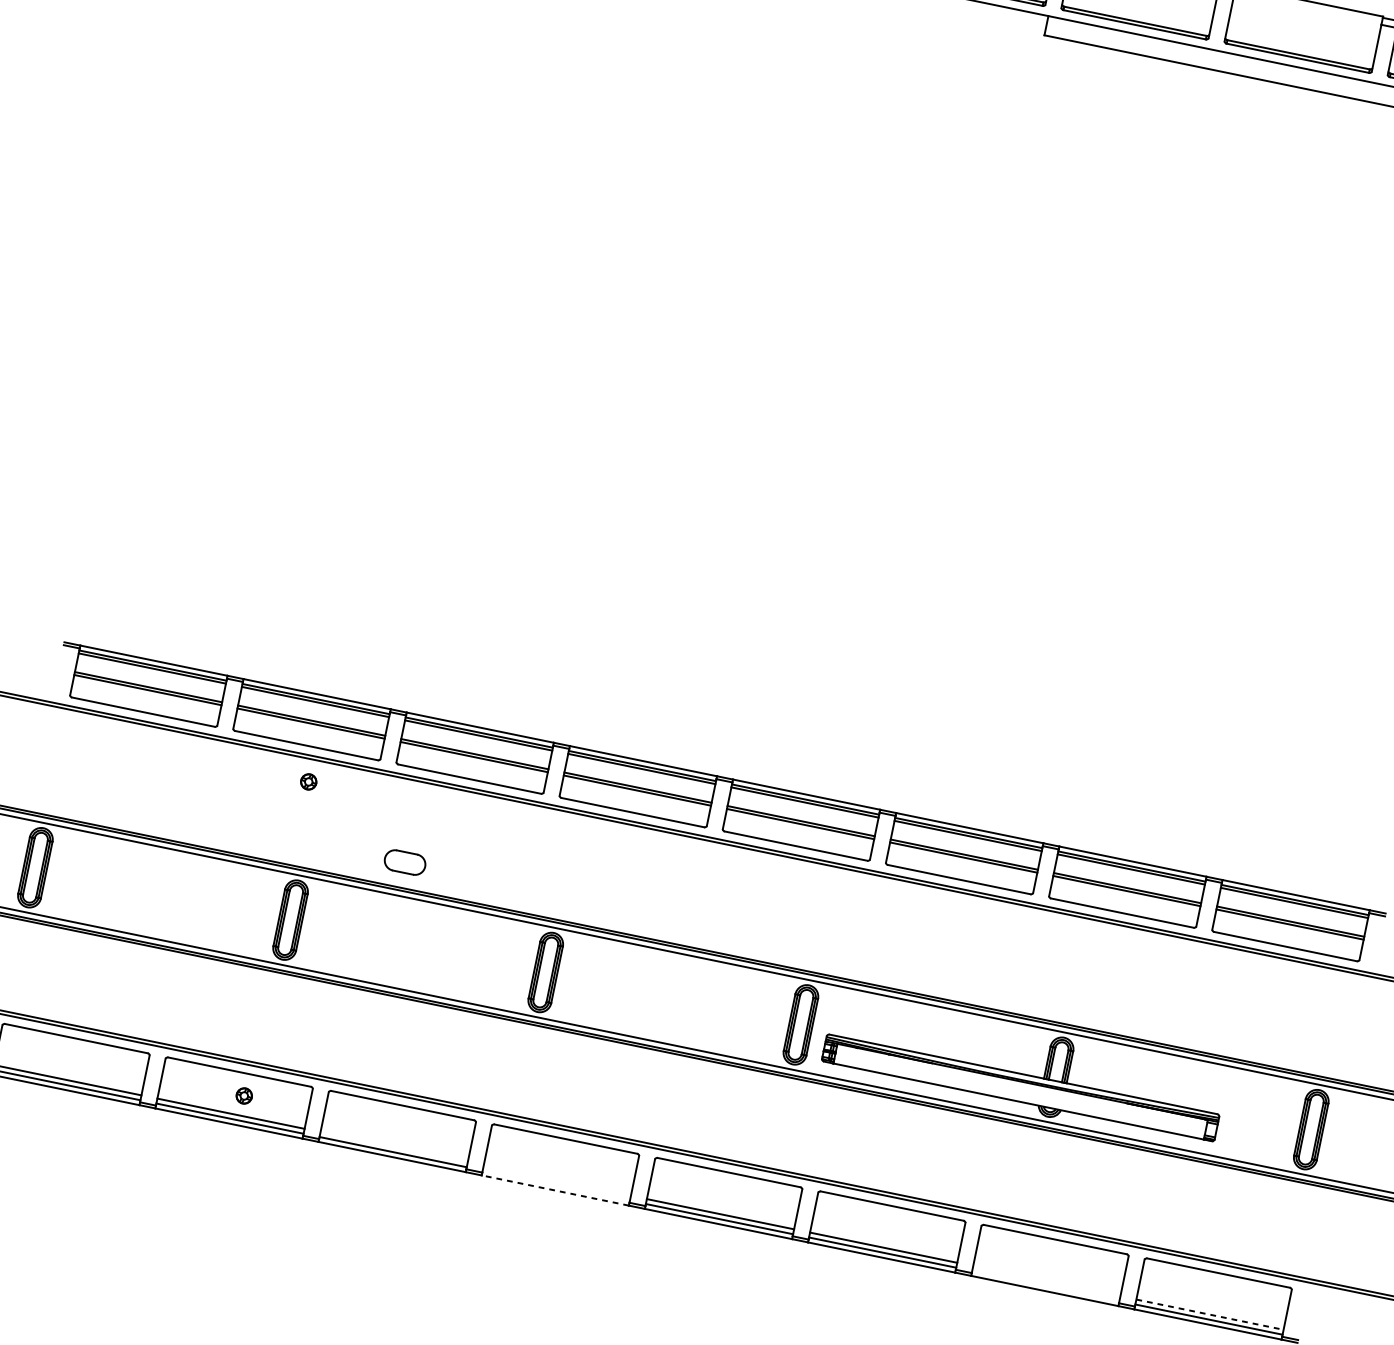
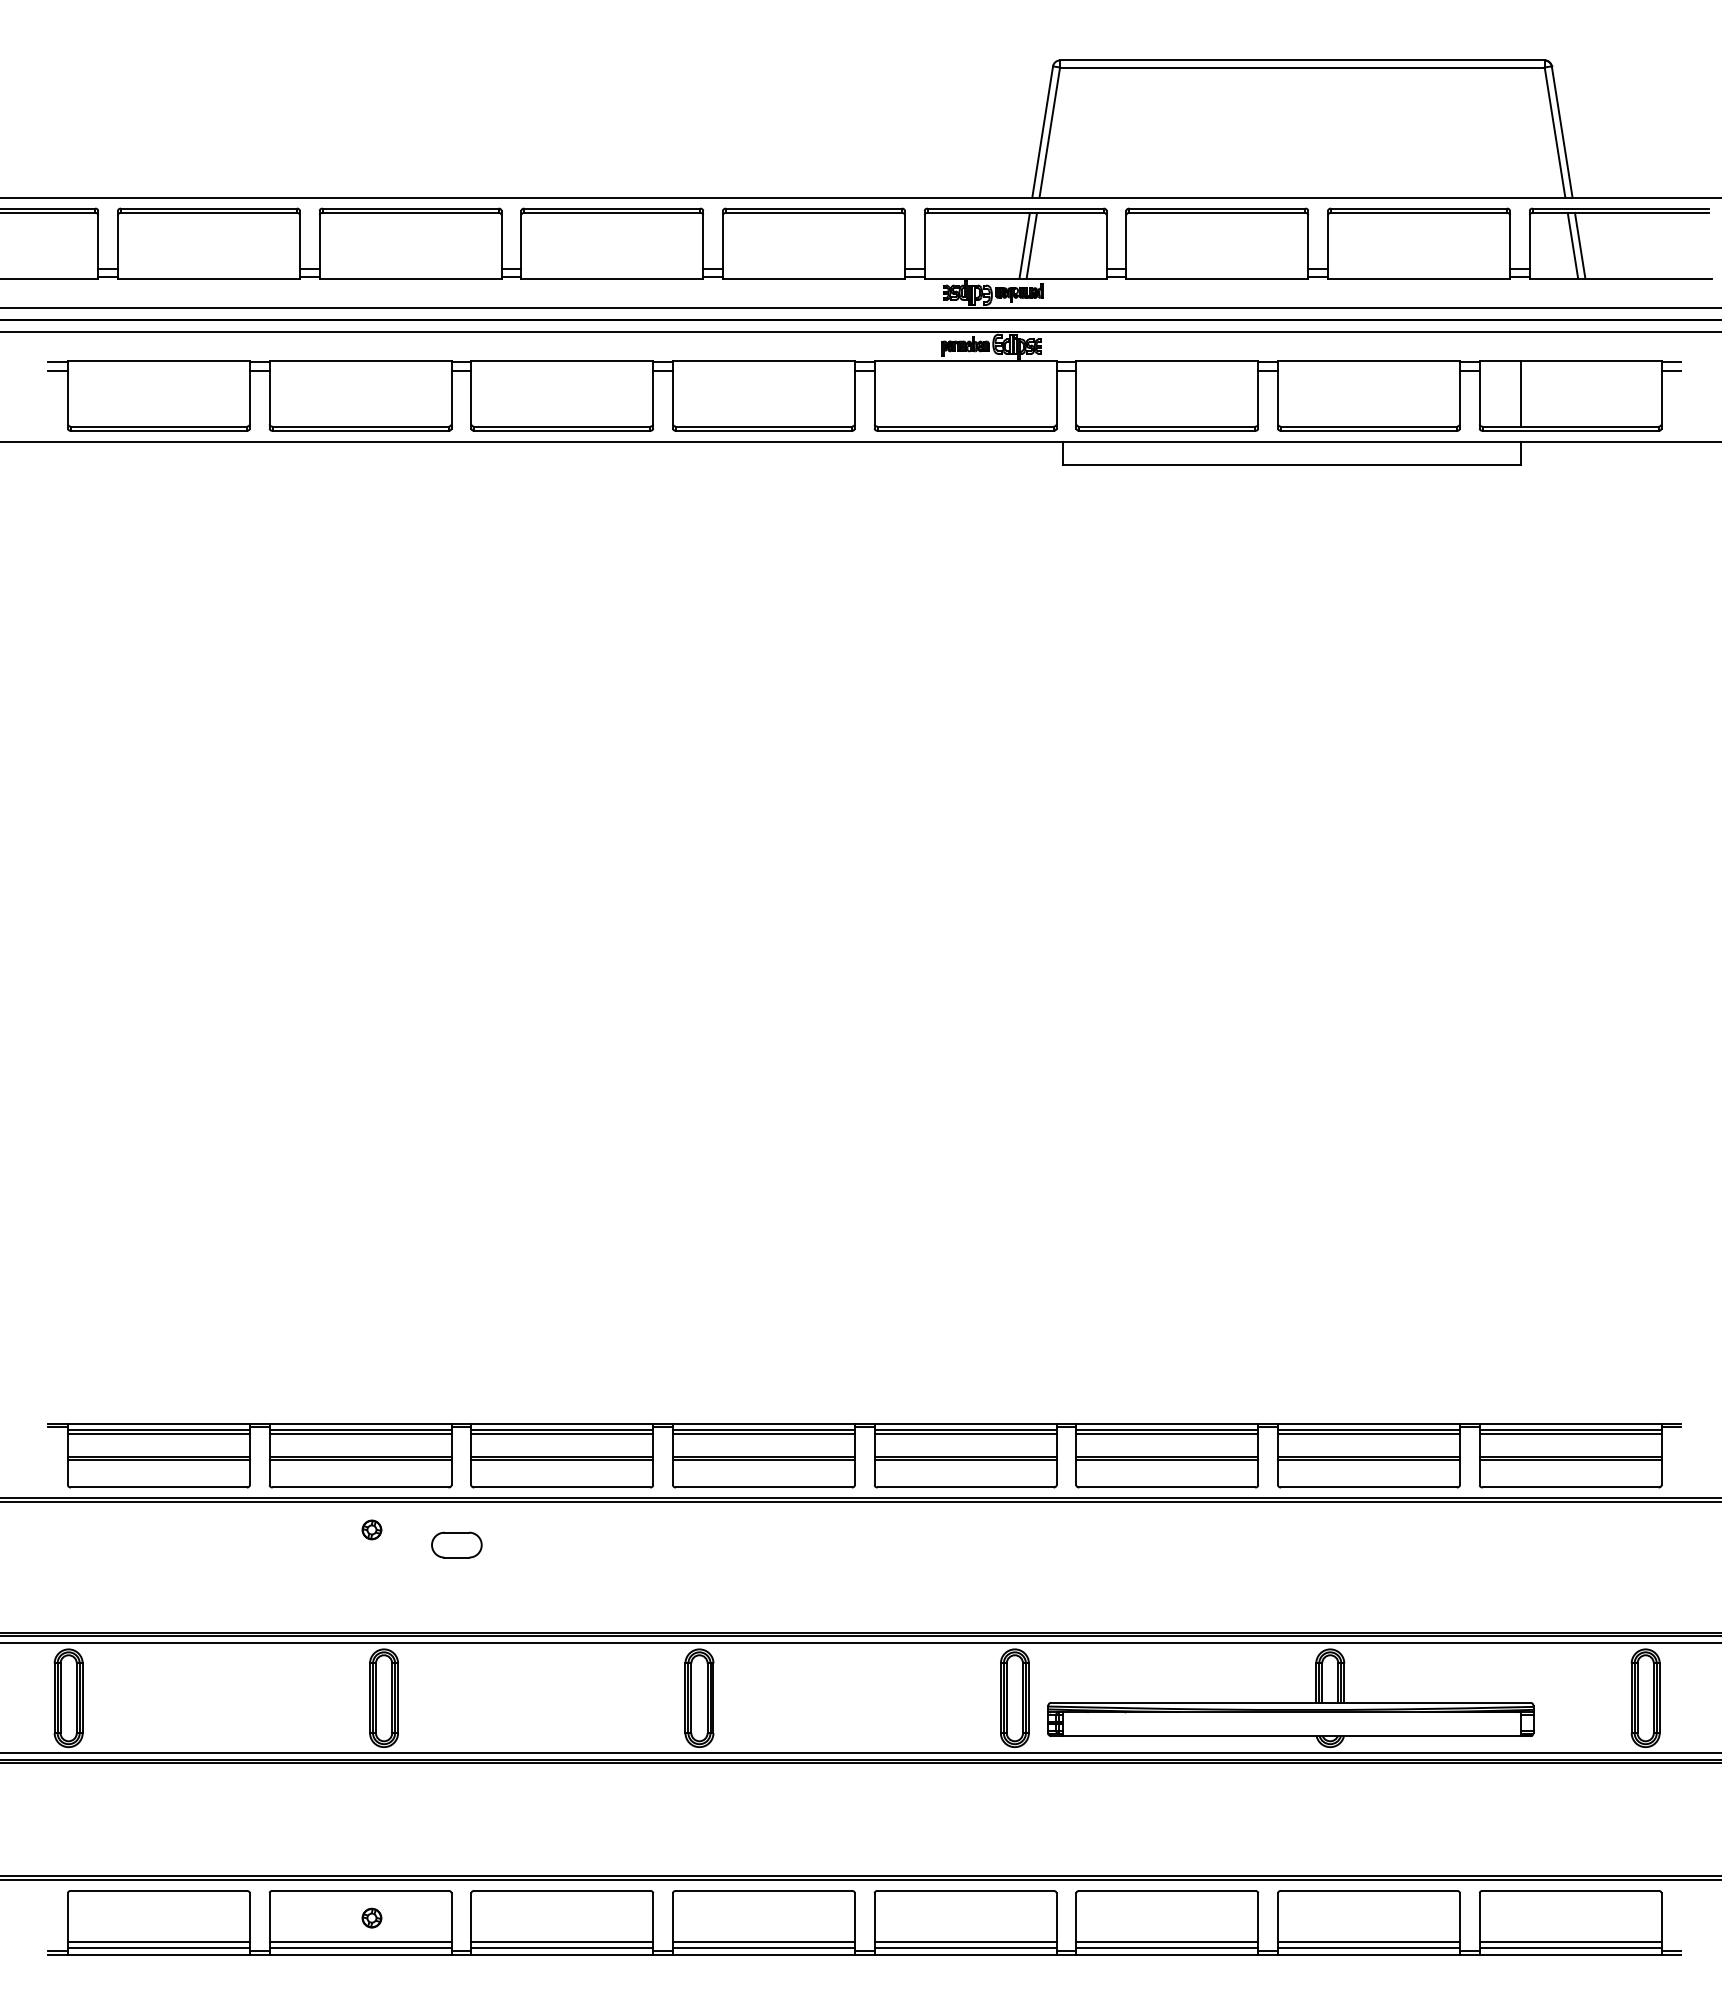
part: (404, 861) -> (456, 1544), moved
line: (394, 1147) -> (562, 1942), added
line: (557, 1180) -> (763, 1942), added
line: (556, 1185) -> (763, 1948), added
line: (555, 1190) -> (763, 1954), dashed -> solid
line: (1046, 1281) -> (1368, 1942), added
line: (1045, 1286) -> (1368, 1948), added
line: (1209, 1314) -> (1570, 1942), dashed -> solid

